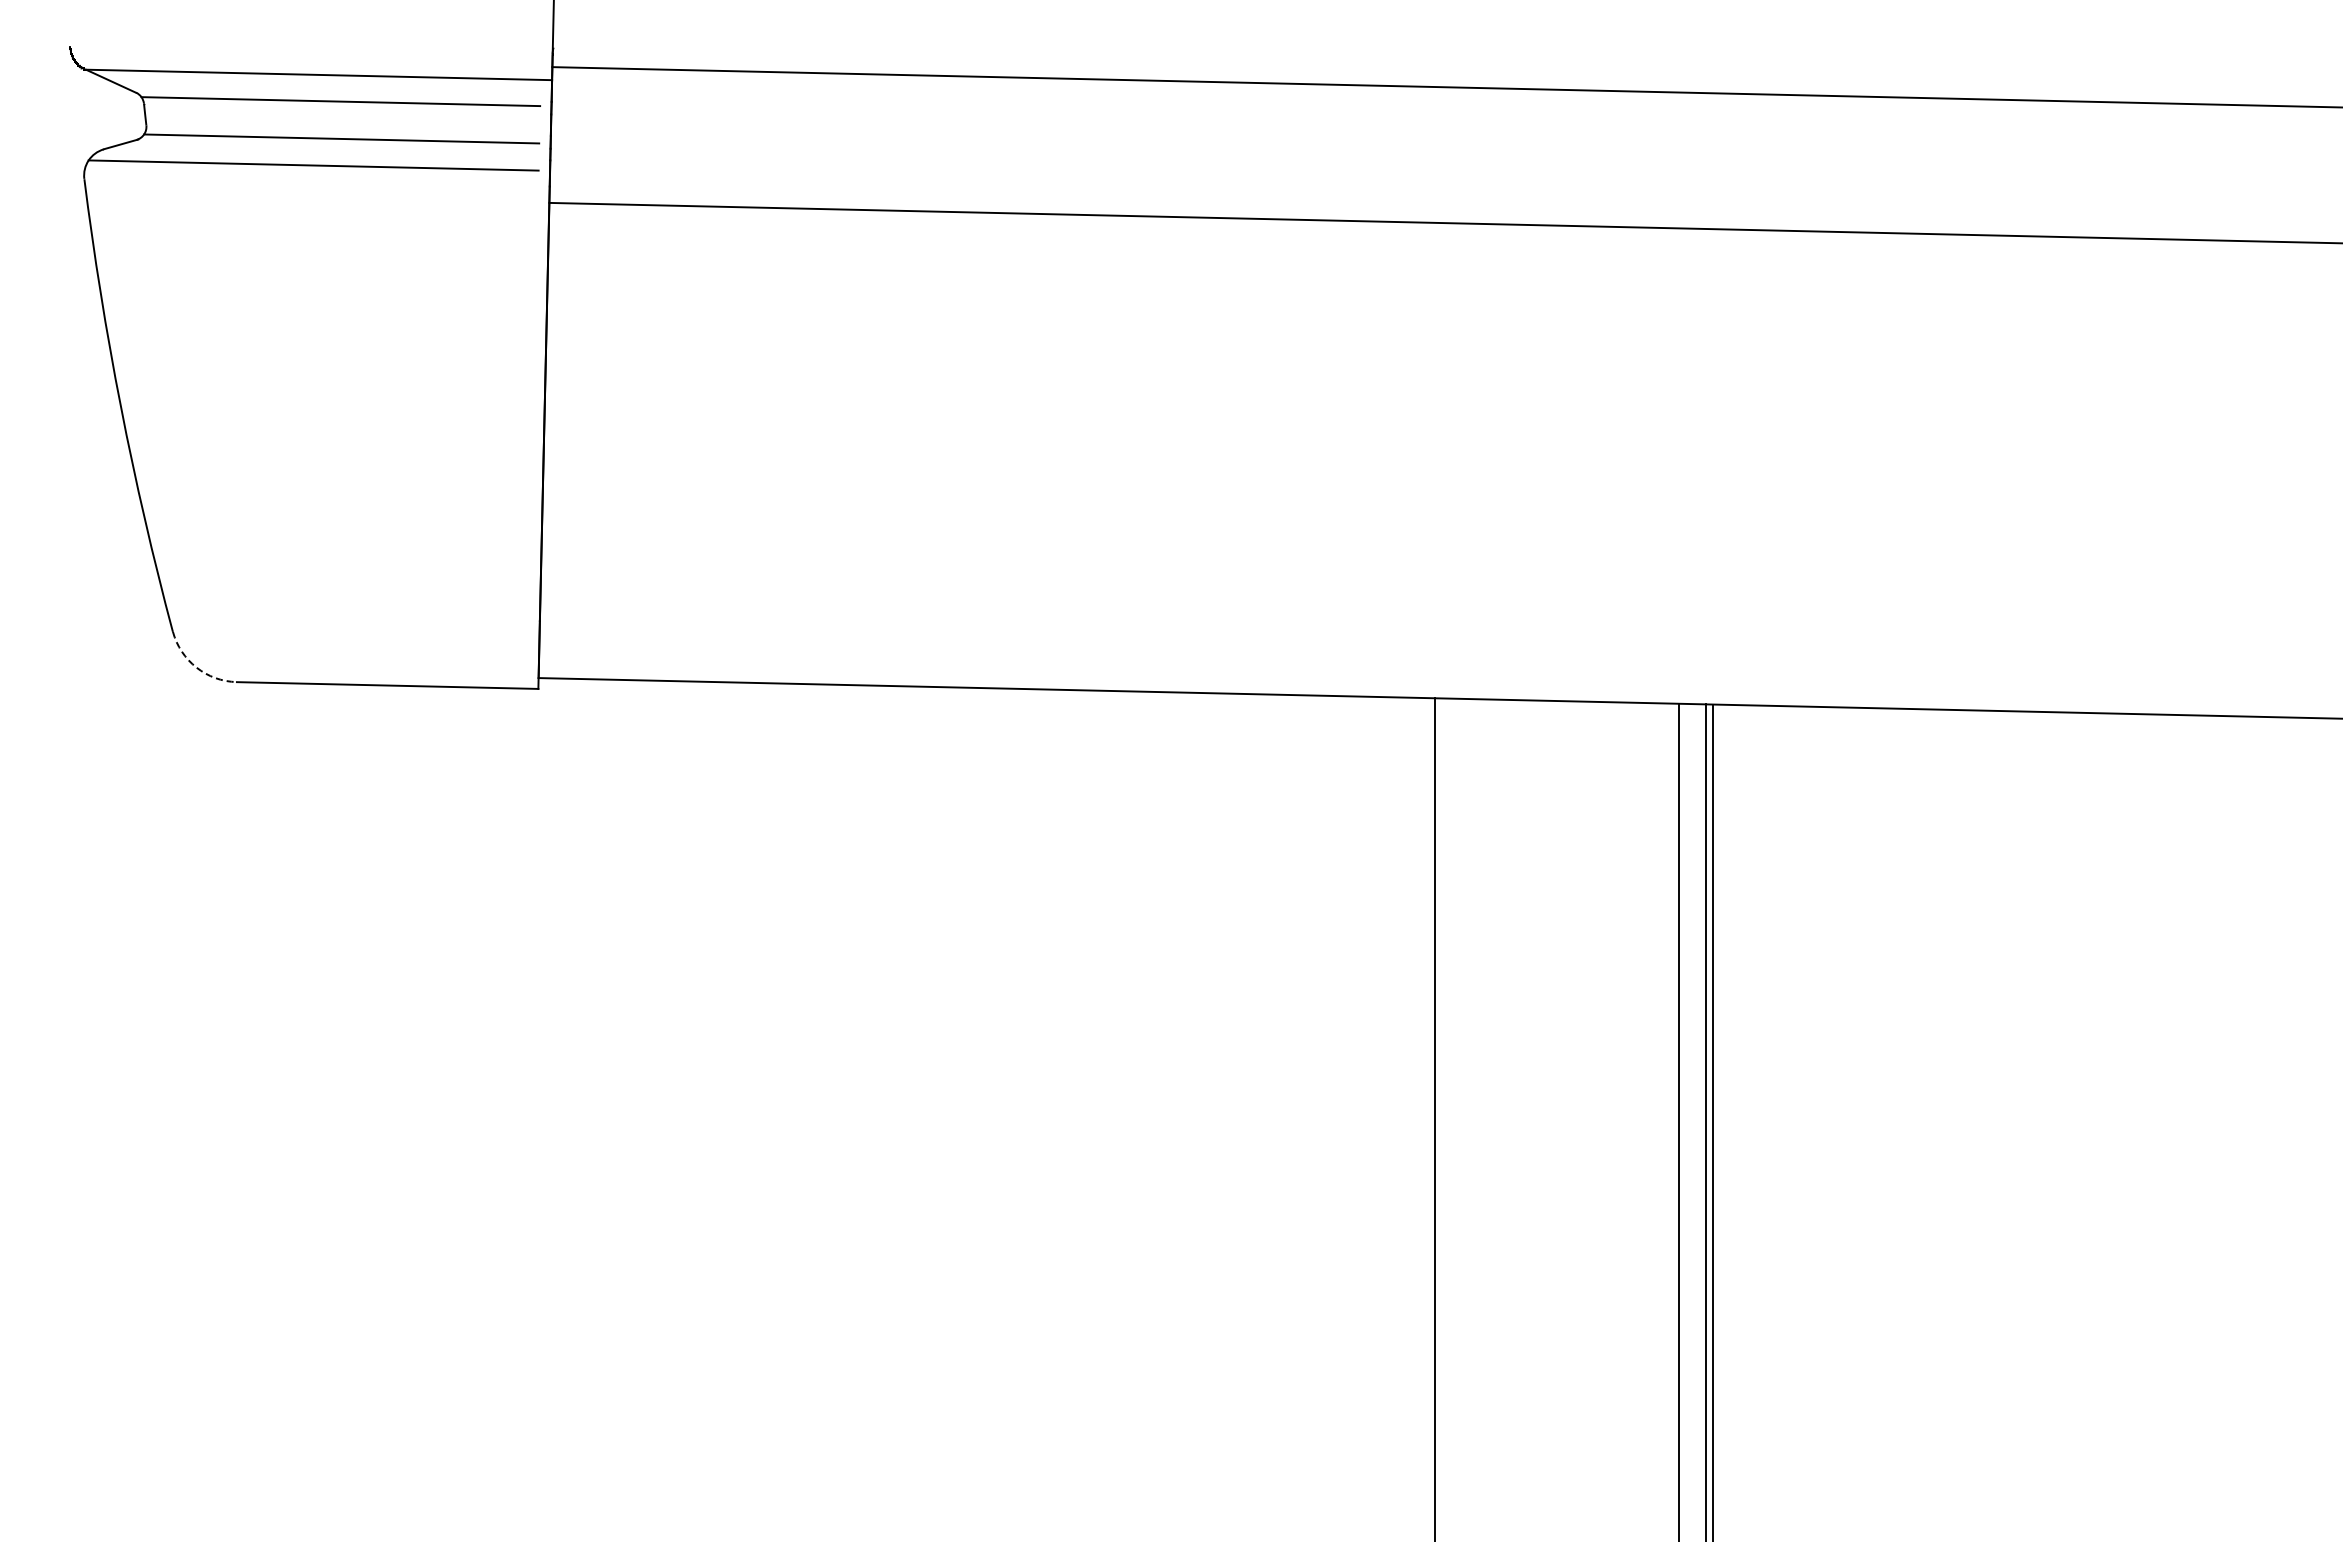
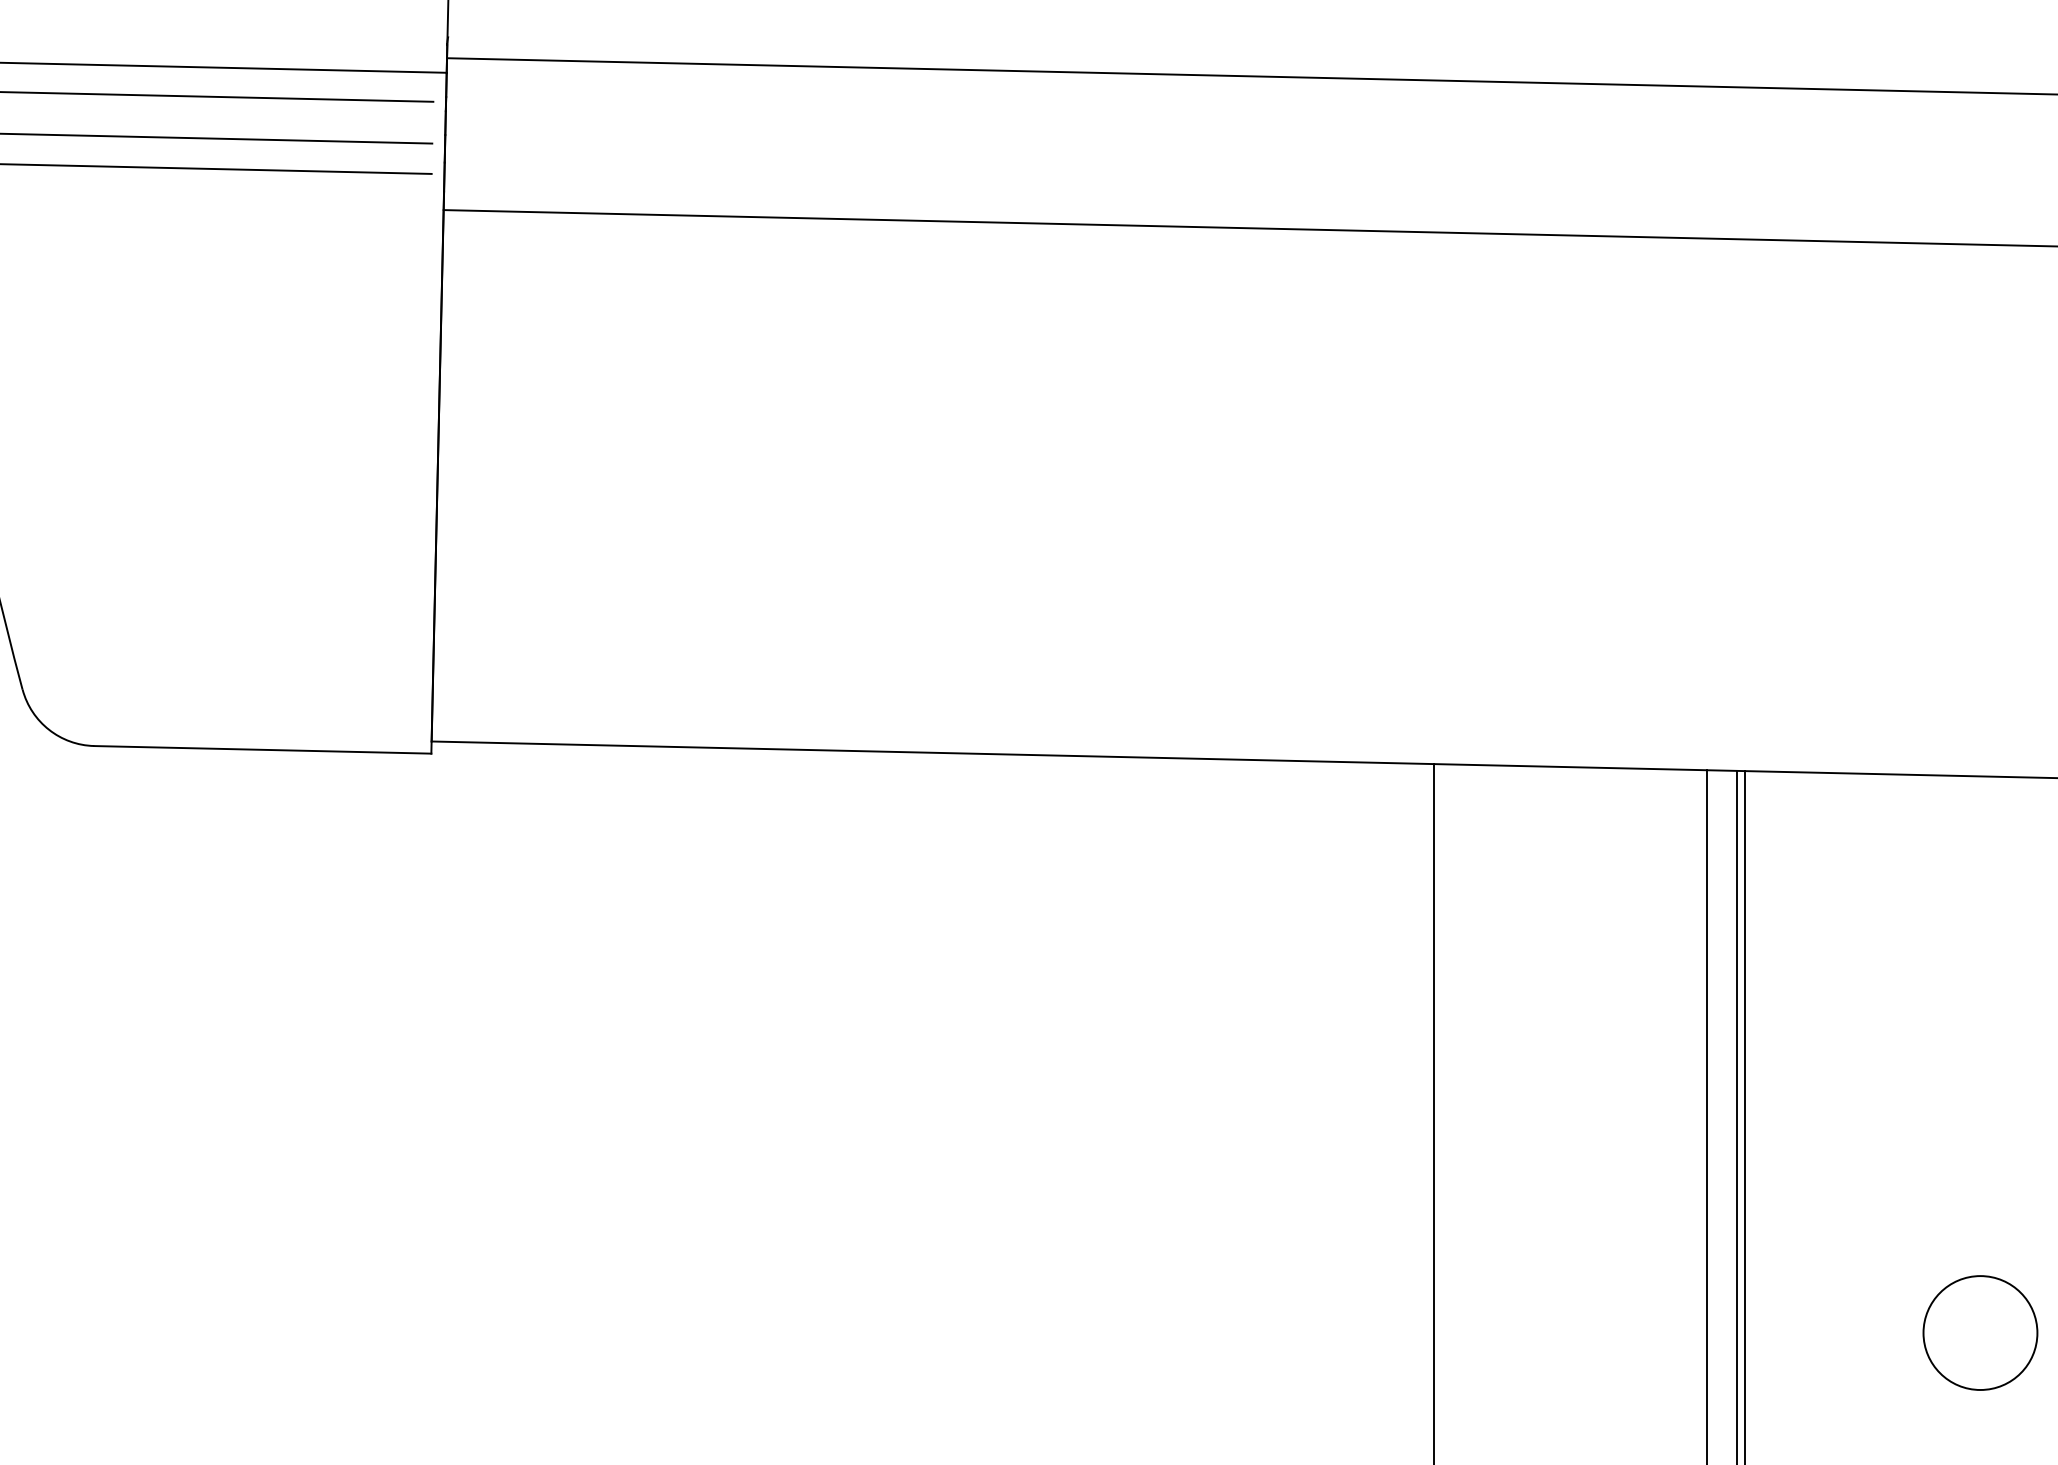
arc: (196, 667) -> (49, 729), dashed -> solid
circle: (1923, 1206) -> (1980, 1332), added

